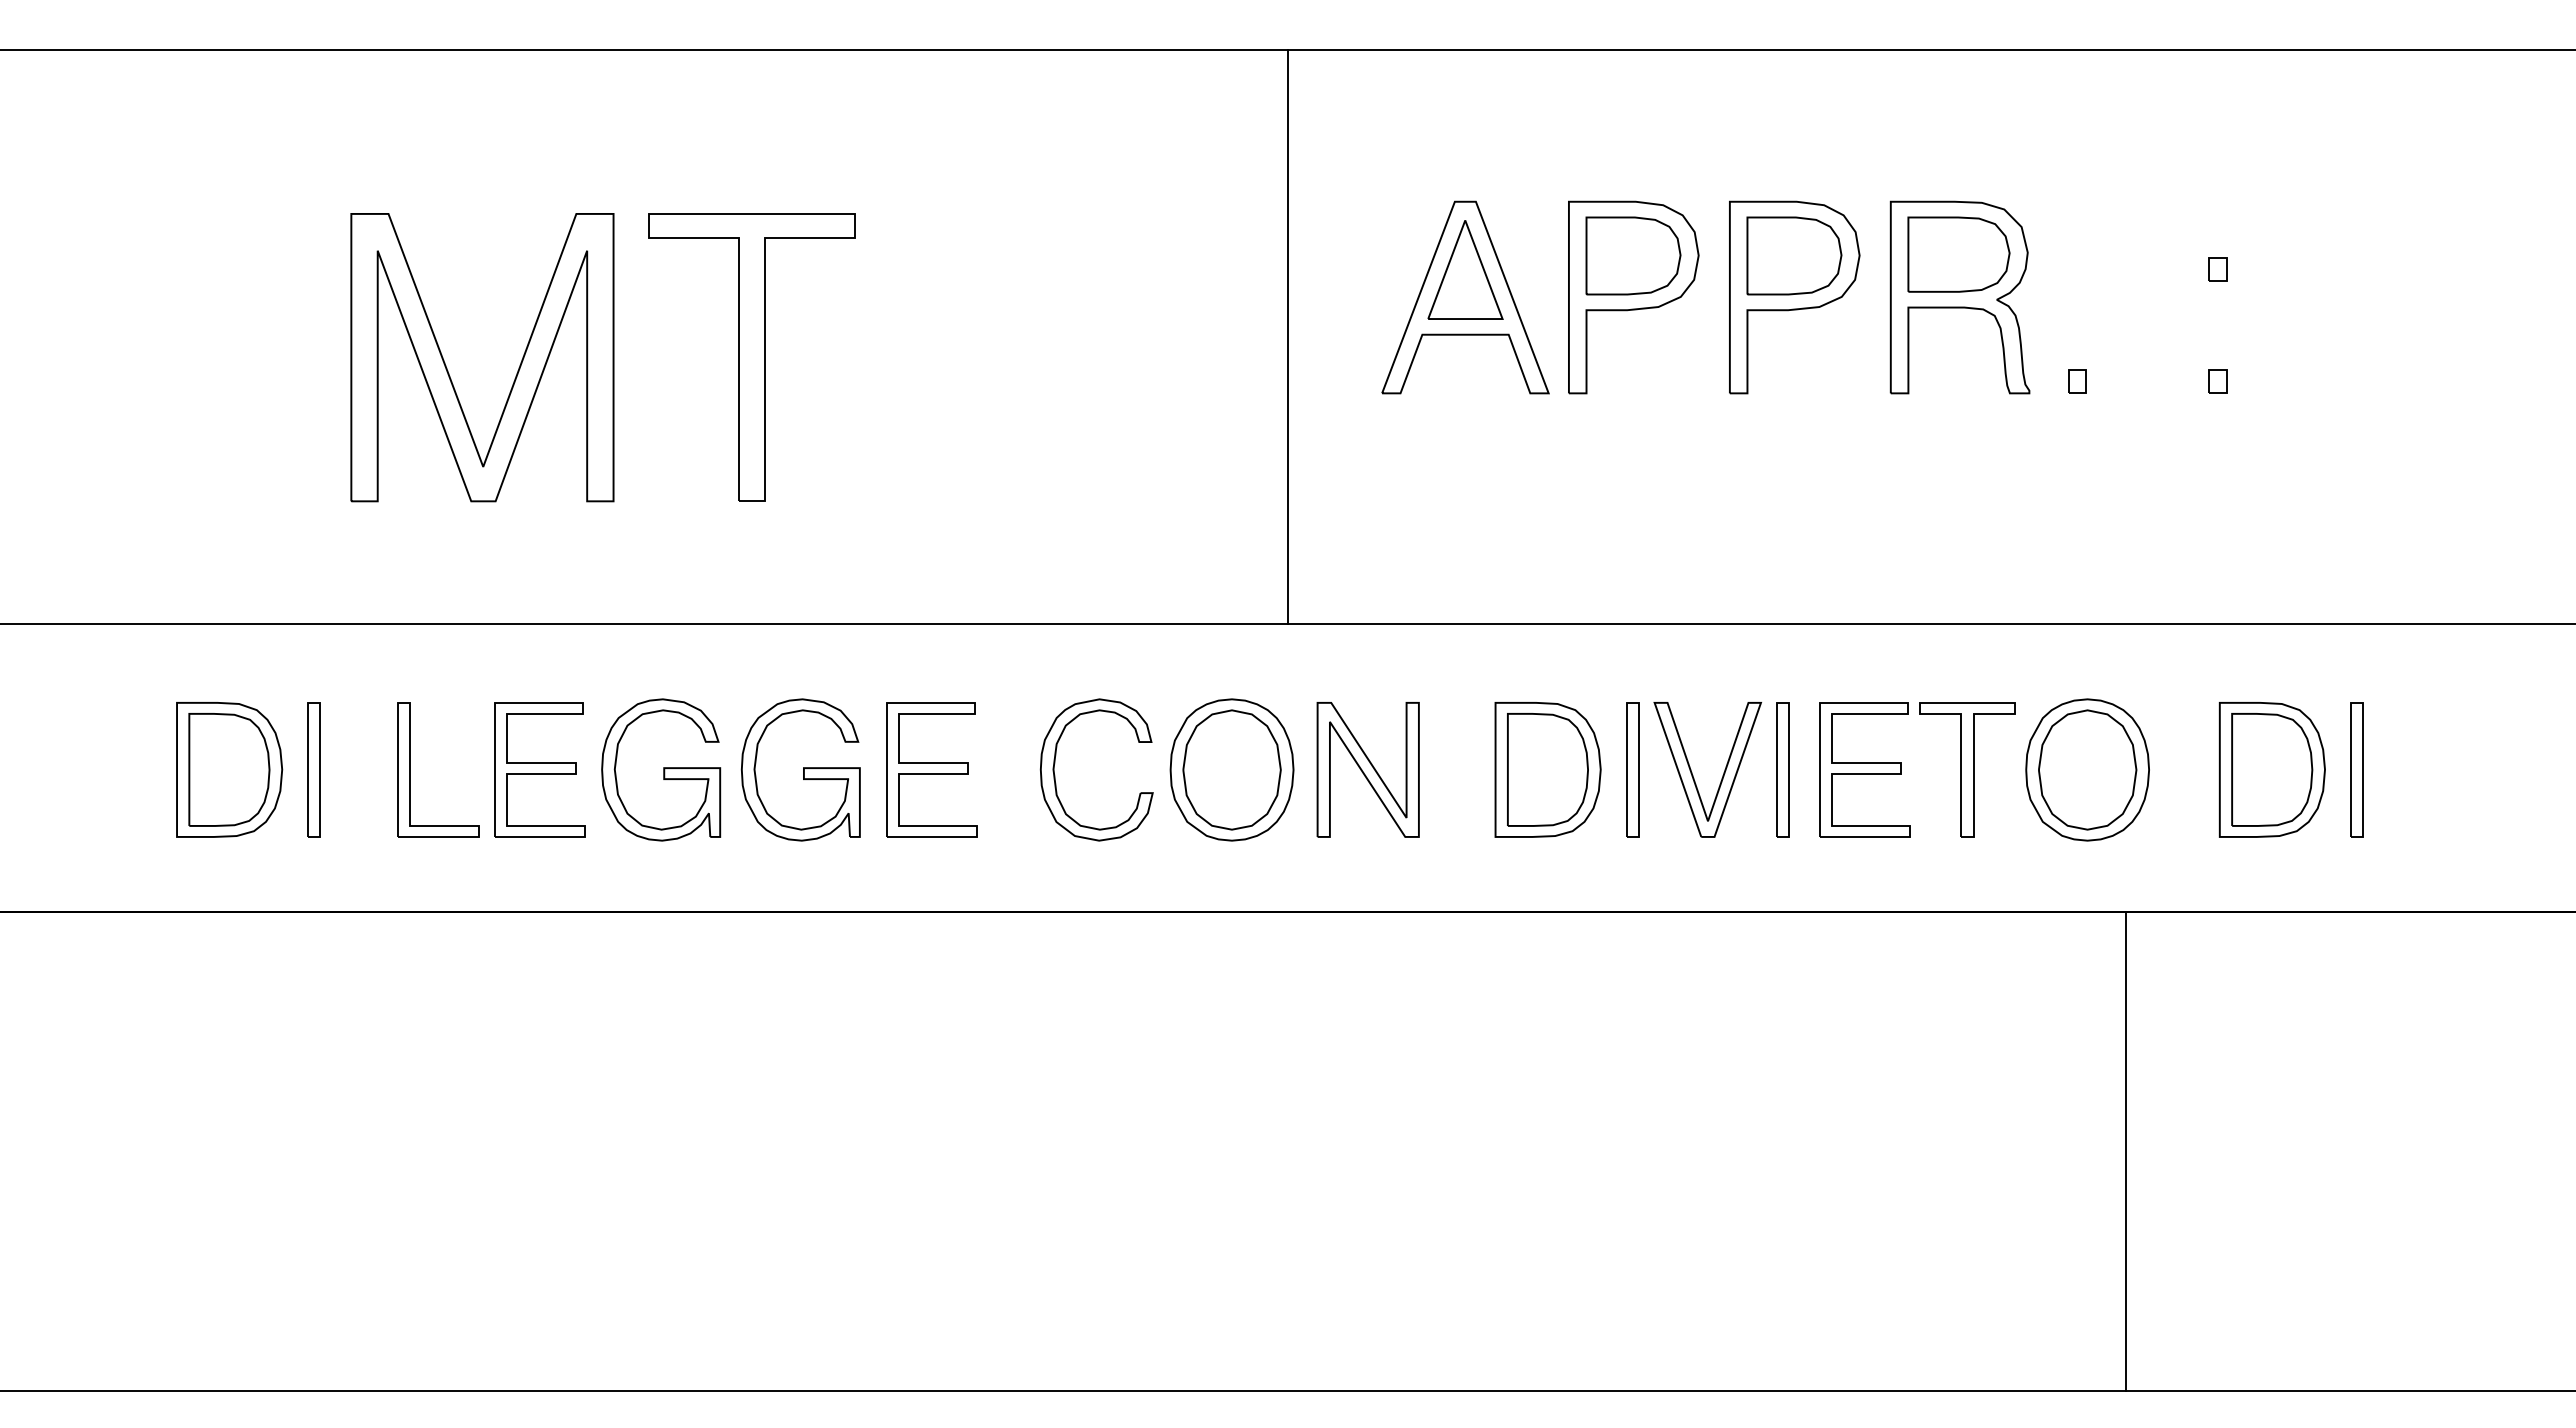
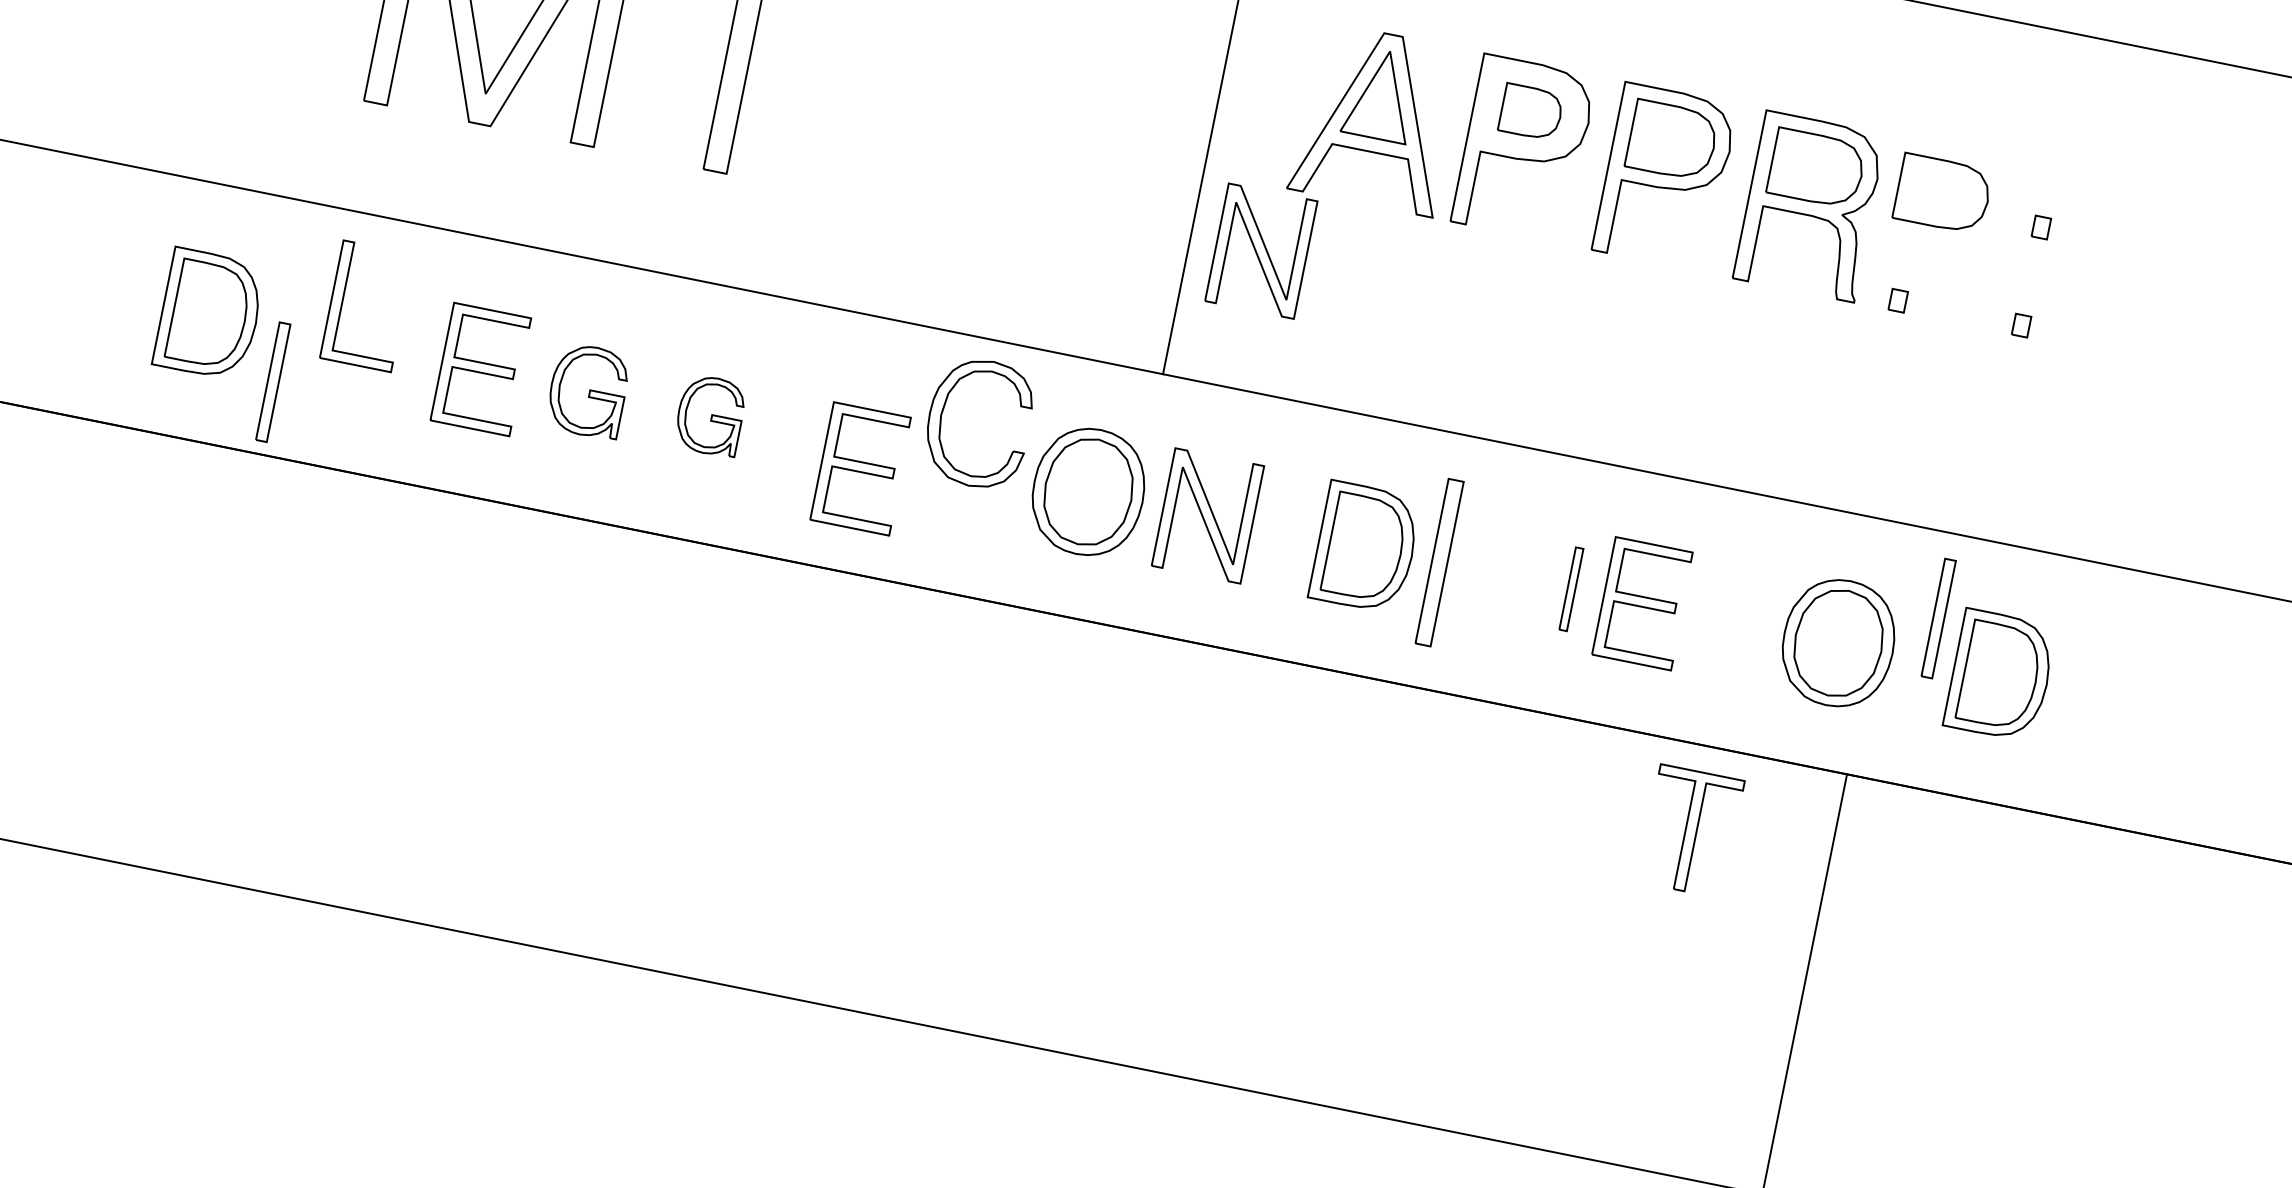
part: (2102, 254) -> (1942, 193), added
part: (1633, 255) -> (1531, 111), size x0.7
part: (1367, 467) -> (1260, 250), added
part: (1055, 763) -> (943, 410), moved
part: (313, 769) -> (272, 381), moved
part: (410, 769) -> (342, 301), moved
part: (661, 769) -> (588, 390), size x0.7
part: (800, 769) -> (710, 415), size x0.6
part: (931, 769) -> (861, 468), moved
part: (1632, 769) -> (1439, 562), size x1.4
part: (1782, 769) -> (1571, 588), size x0.7
part: (1967, 769) -> (1691, 831), moved
part: (2356, 769) -> (1938, 618), moved
part: (1693, 775) -> (1492, 578), removed

